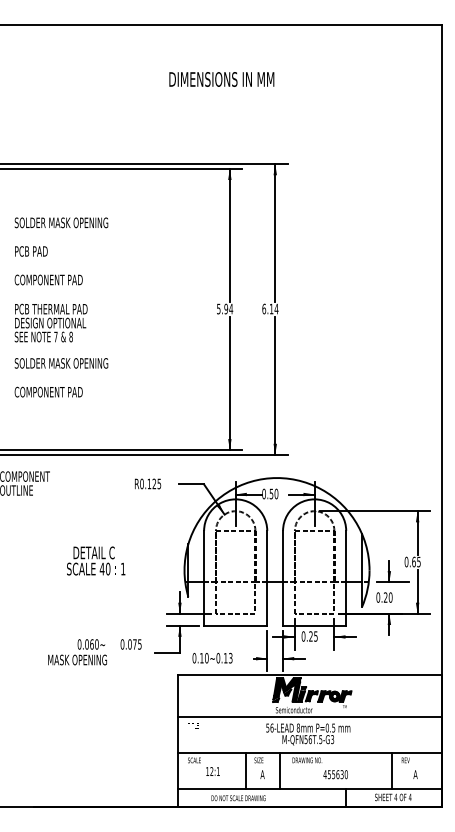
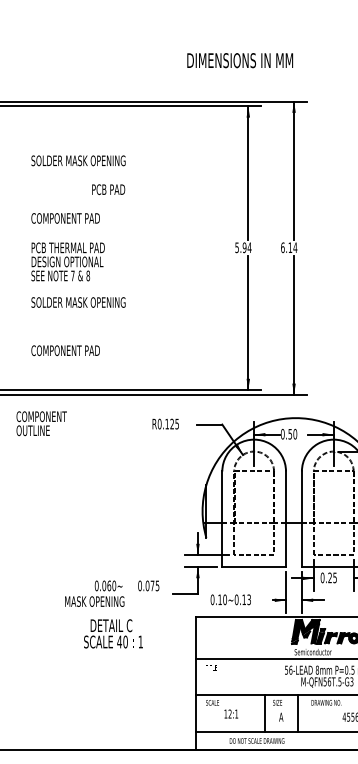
text: (221, 79) -> (239, 60), moved
text: (31, 251) -> (108, 189), moved
text: (48, 391) -> (65, 350), moved
text: (96, 560) -> (113, 633), moved

